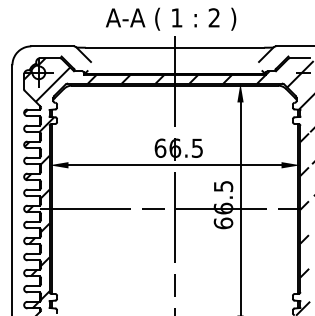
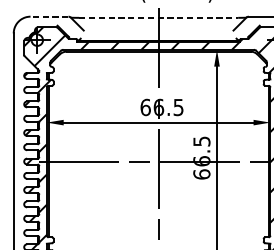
line: (52, 46) -> (49, 16), solid -> dashed
line: (175, 47) -> (159, 17), solid -> dashed

